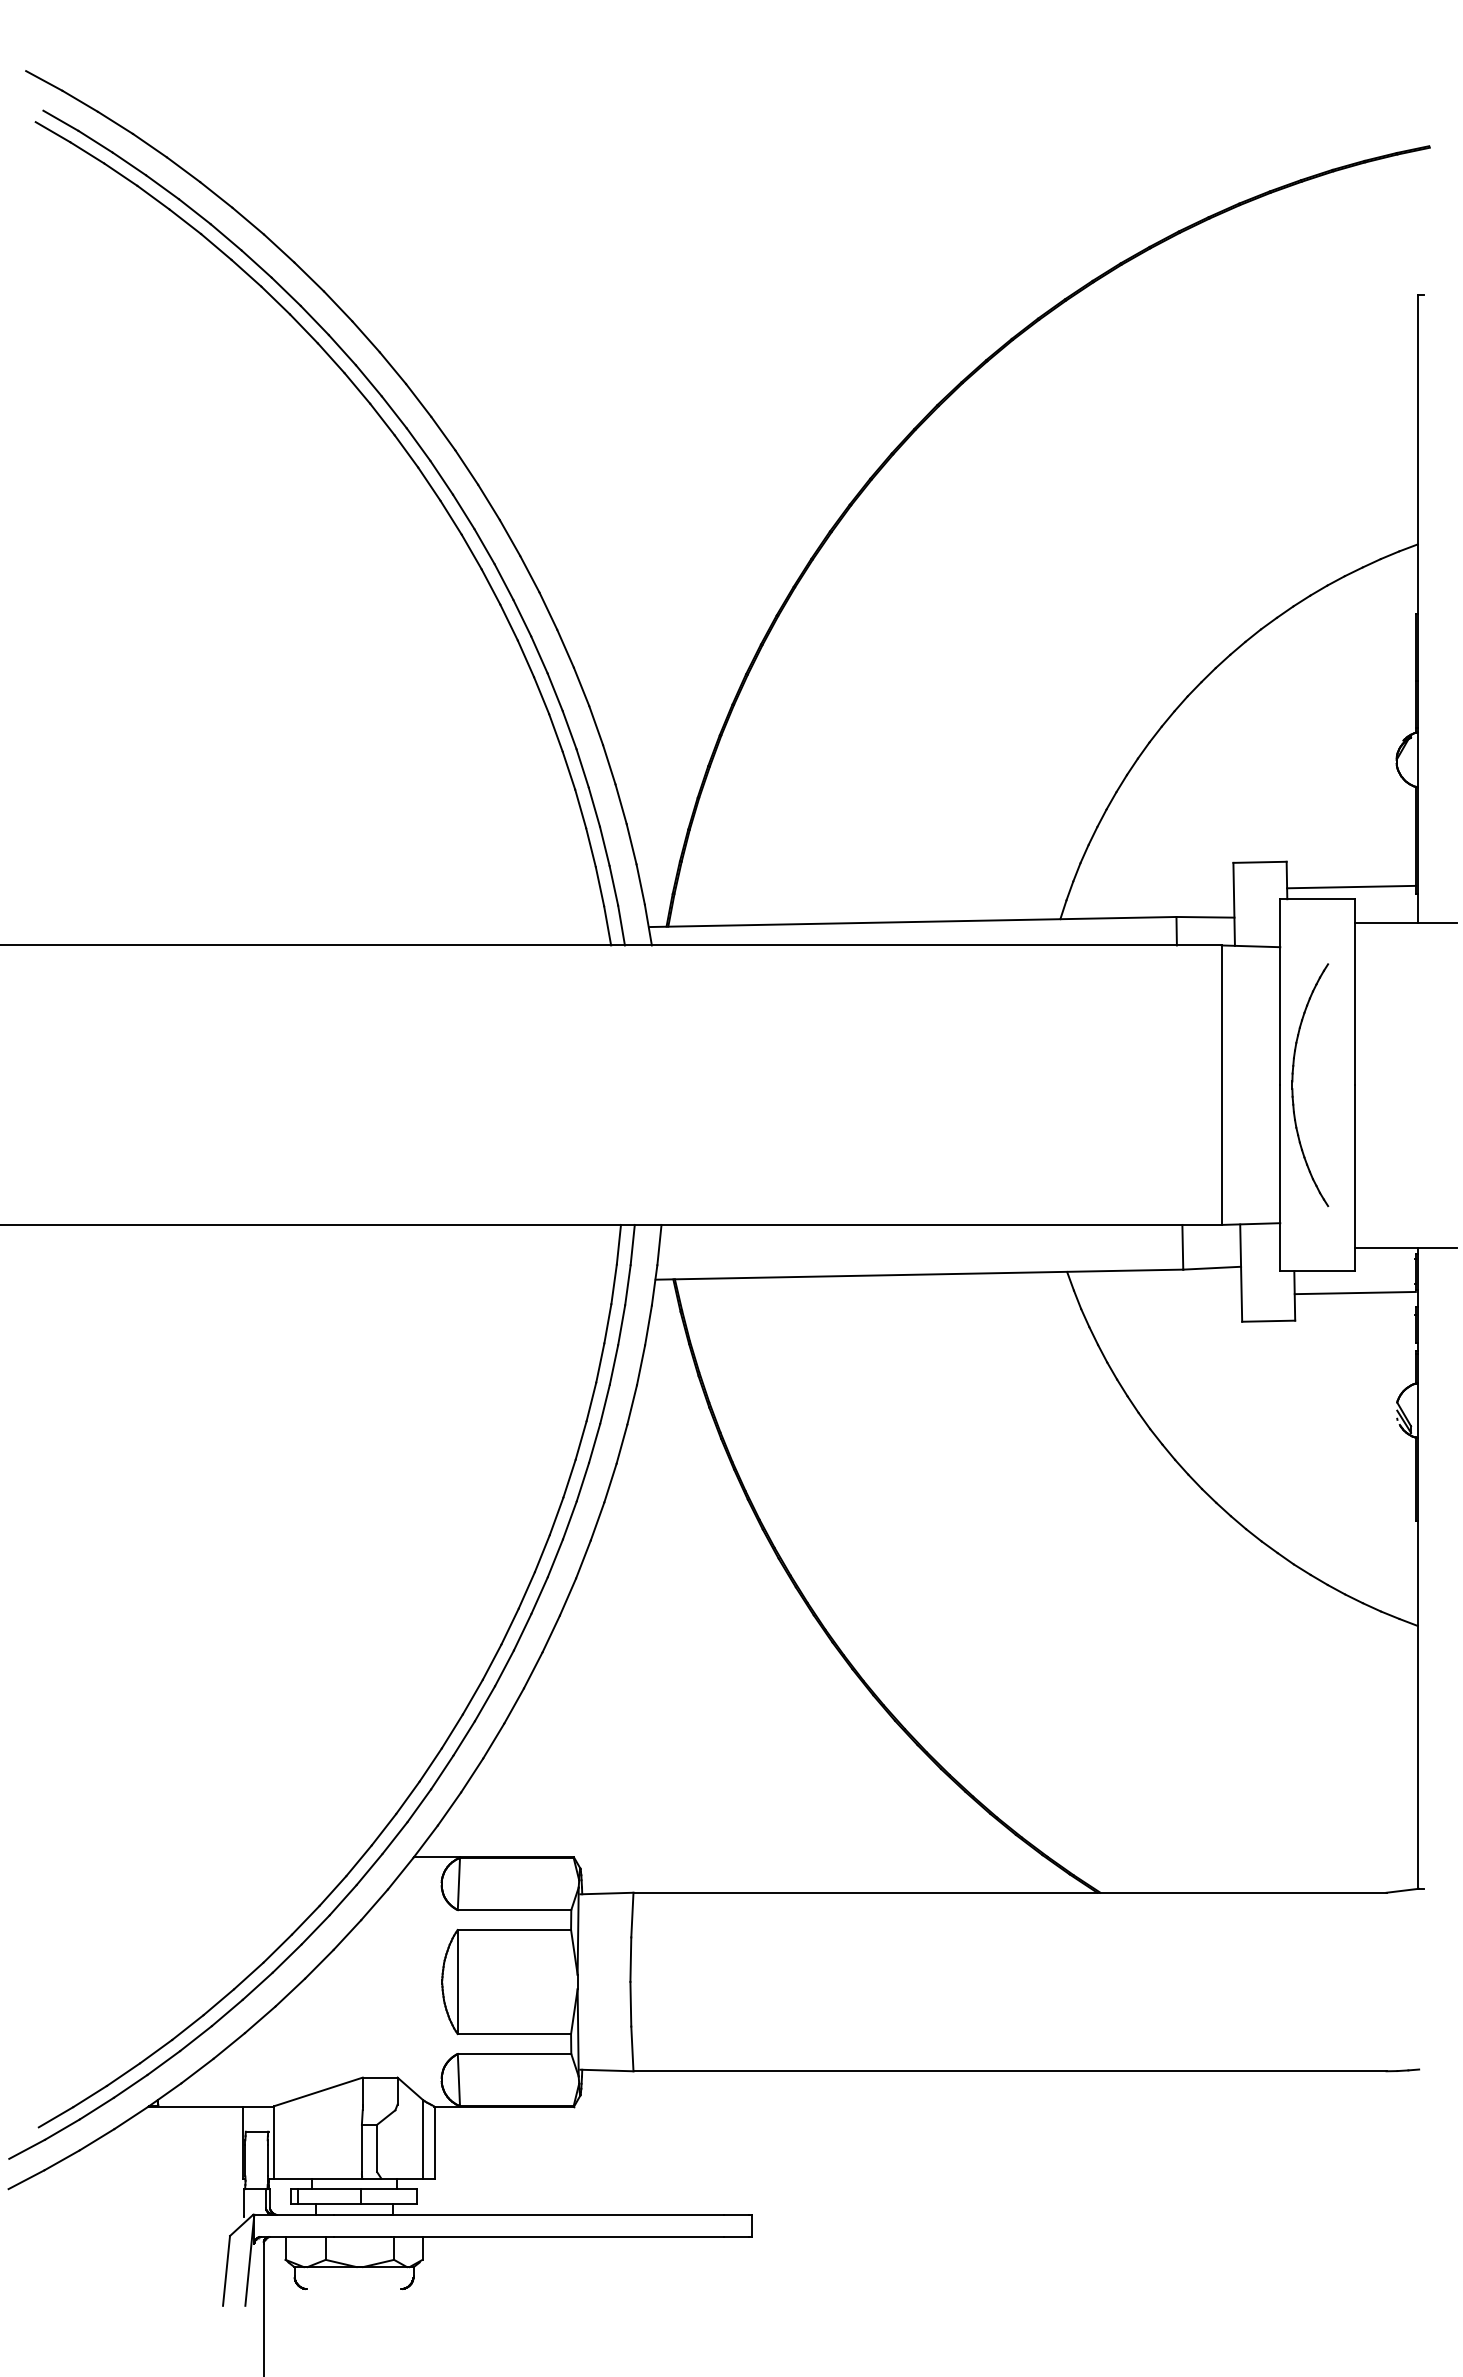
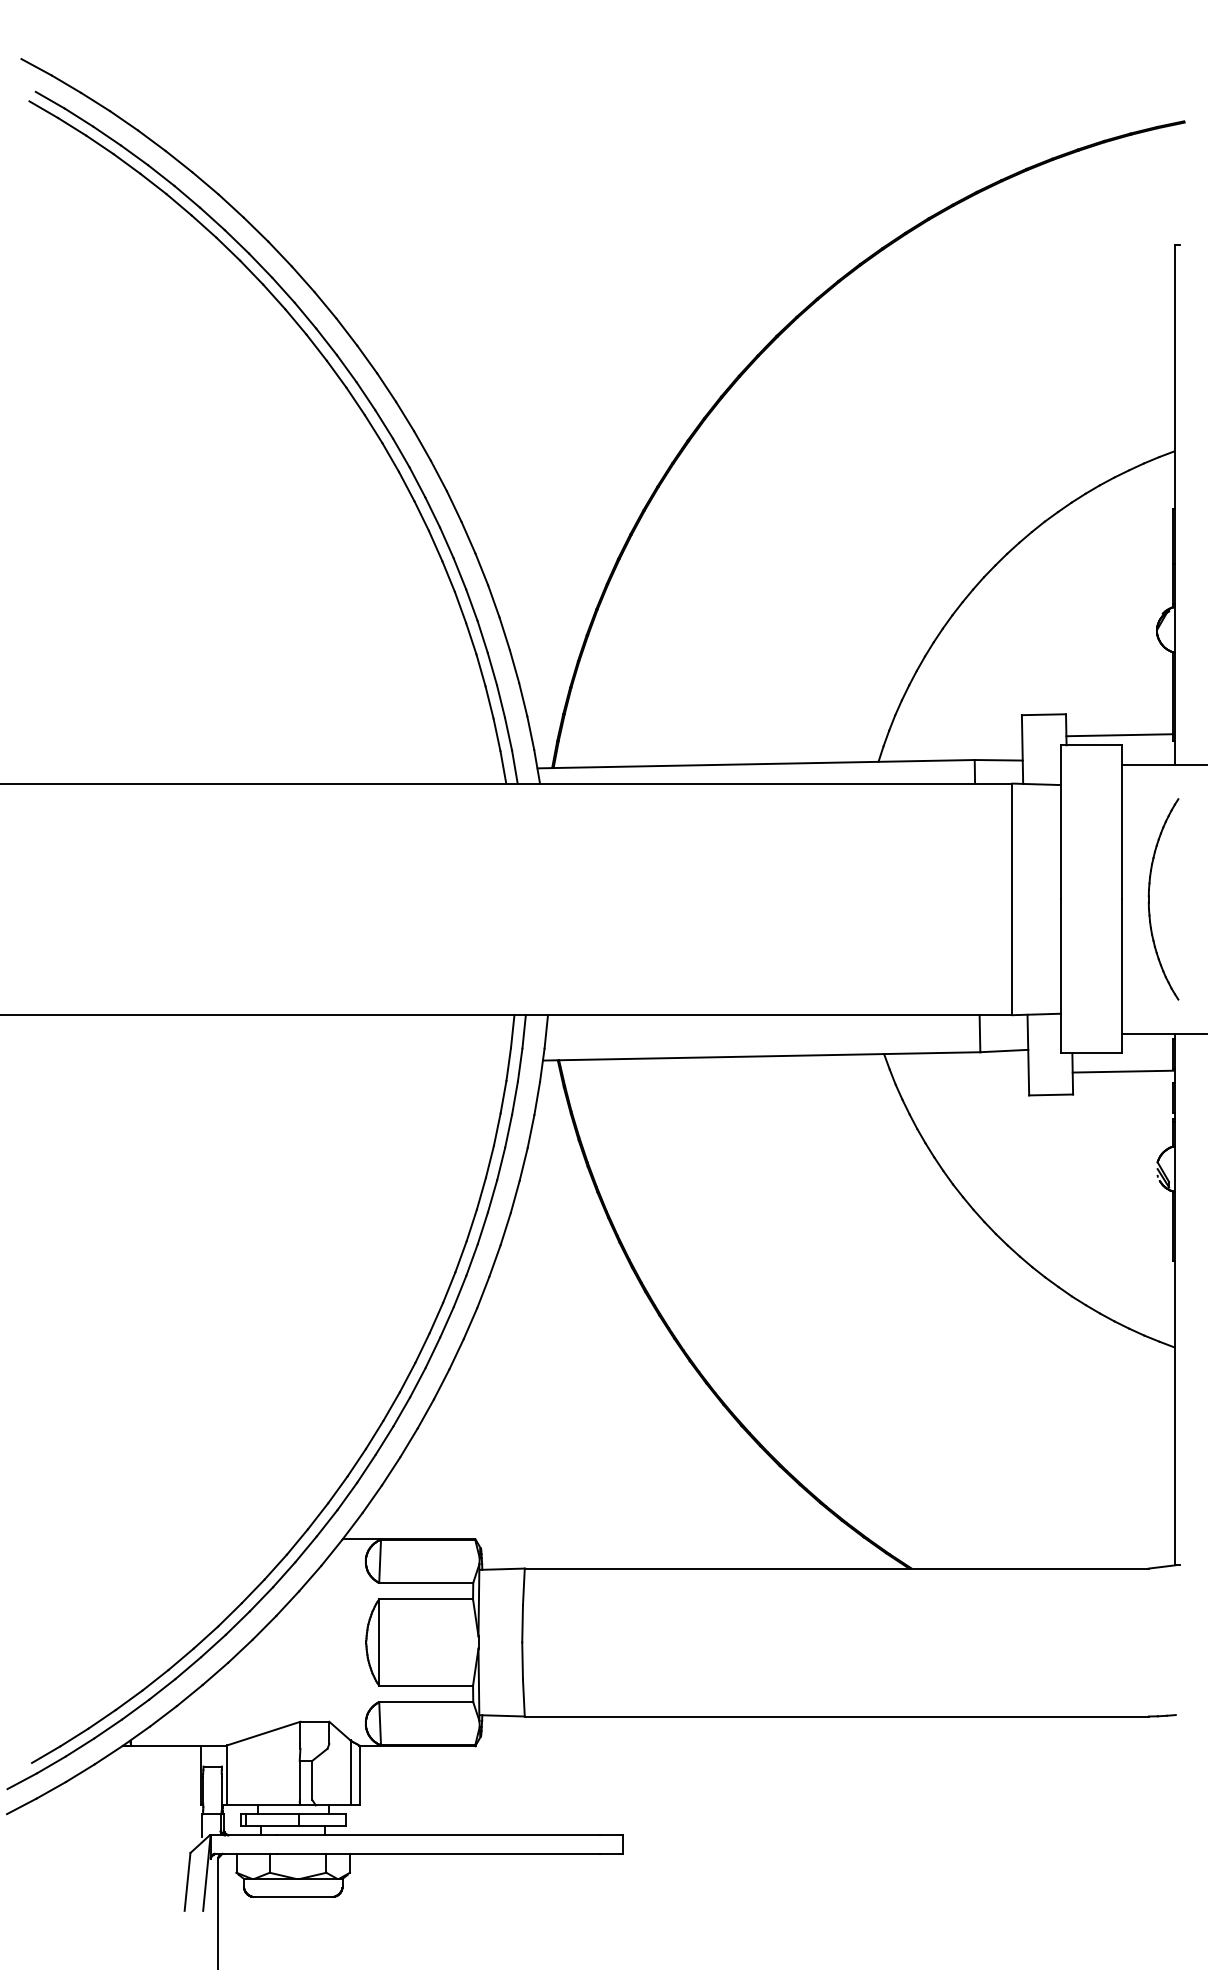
part: (1293, 1085) -> (1149, 899), moved
line: (354, 2288) -> (293, 1896), added

